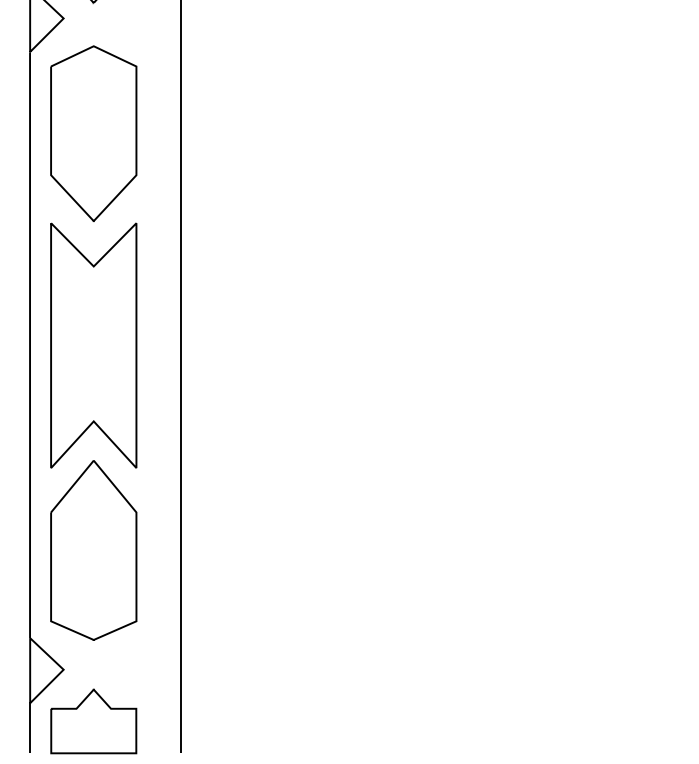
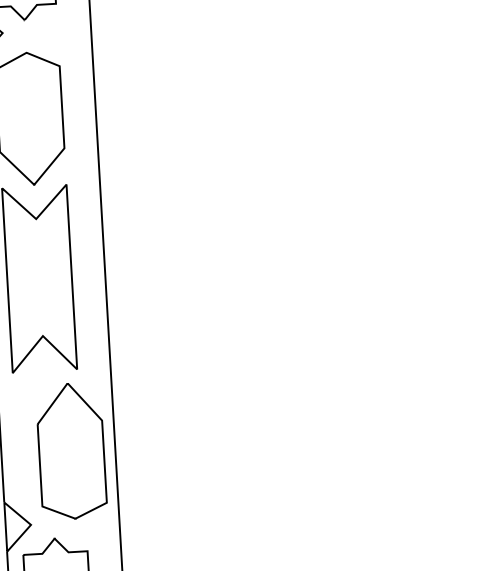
part: (93, 550) -> (71, 451), moved

